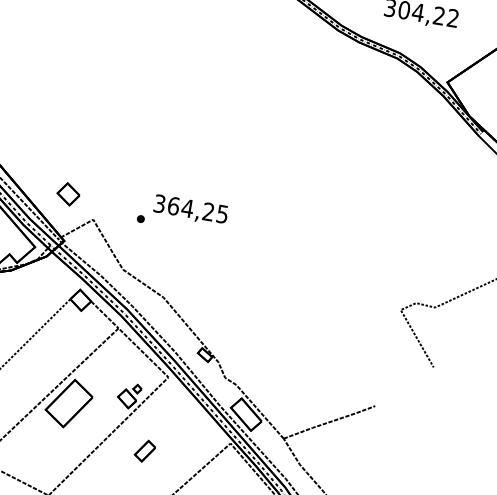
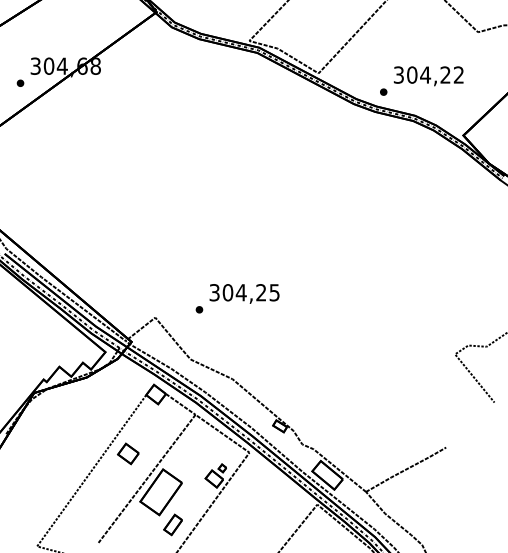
part: (371, 22) -> (383, 91), added
part: (68, 193) -> (128, 453), moved
text: (174, 206) -> (228, 292), 364,25 -> 304,25
part: (144, 450) -> (172, 524), moved

